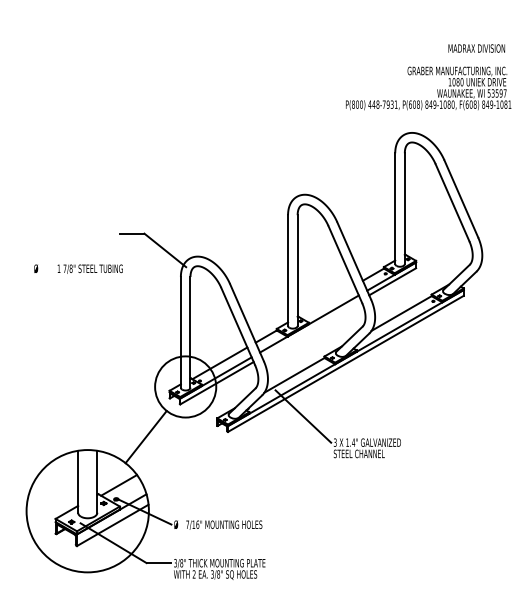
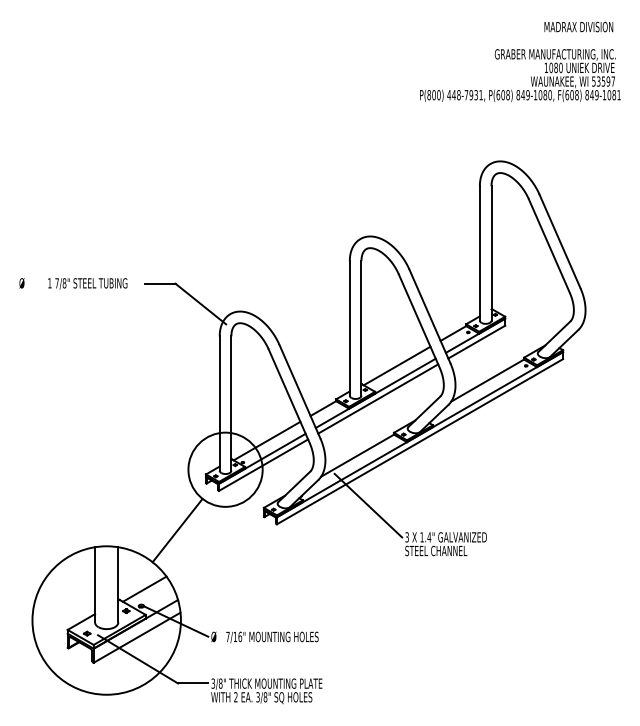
text: (428, 76) -> (520, 61), moved
text: (78, 268) -> (73, 283), moved
line: (326, 301) -> (396, 365), added
line: (311, 328) -> (378, 398), added

